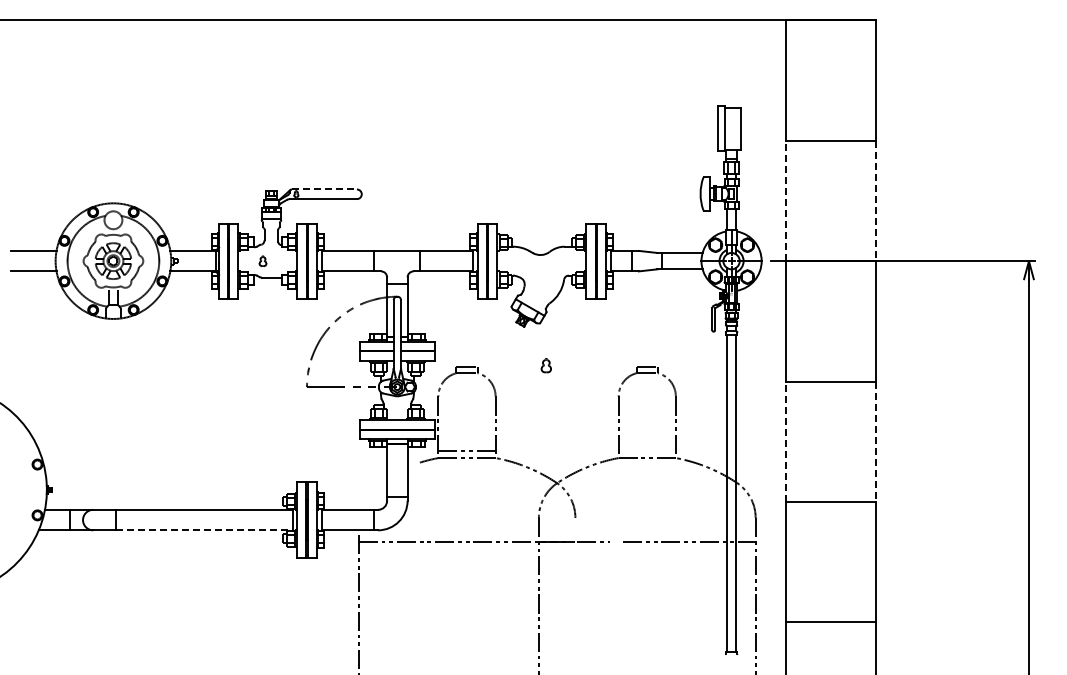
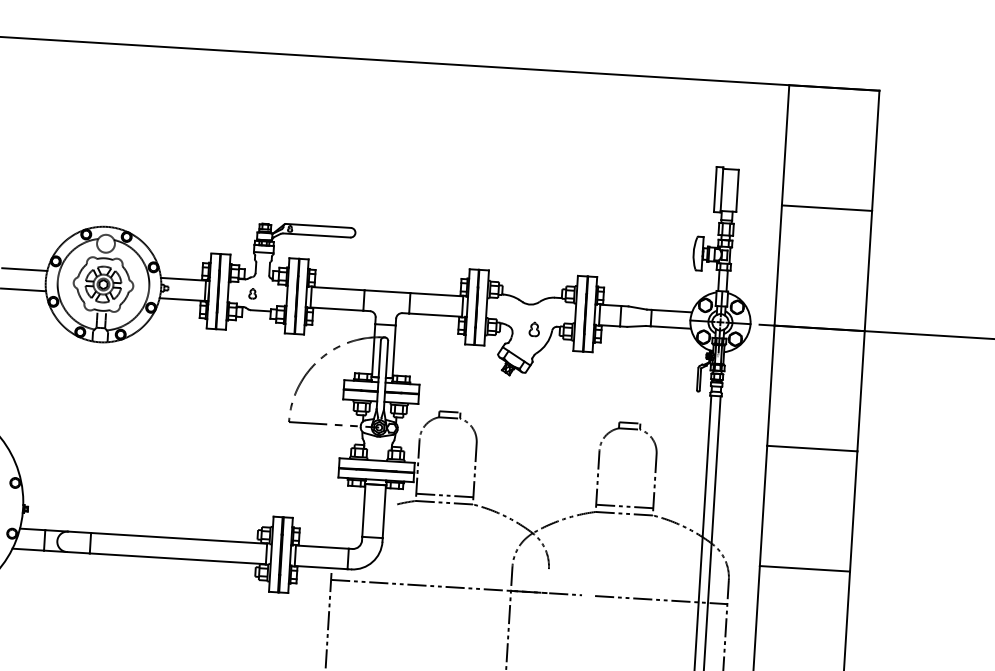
line: (324, 189) -> (318, 225), dashed -> solid
line: (785, 200) -> (778, 265), dashed -> solid
line: (876, 201) -> (868, 271), dashed -> solid
part: (545, 365) -> (533, 329), moved
line: (785, 441) -> (763, 505), dashed -> solid
line: (876, 442) -> (854, 512), dashed -> solid
line: (646, 450) -> (624, 506), added
line: (204, 530) -> (177, 558), dashed -> solid

